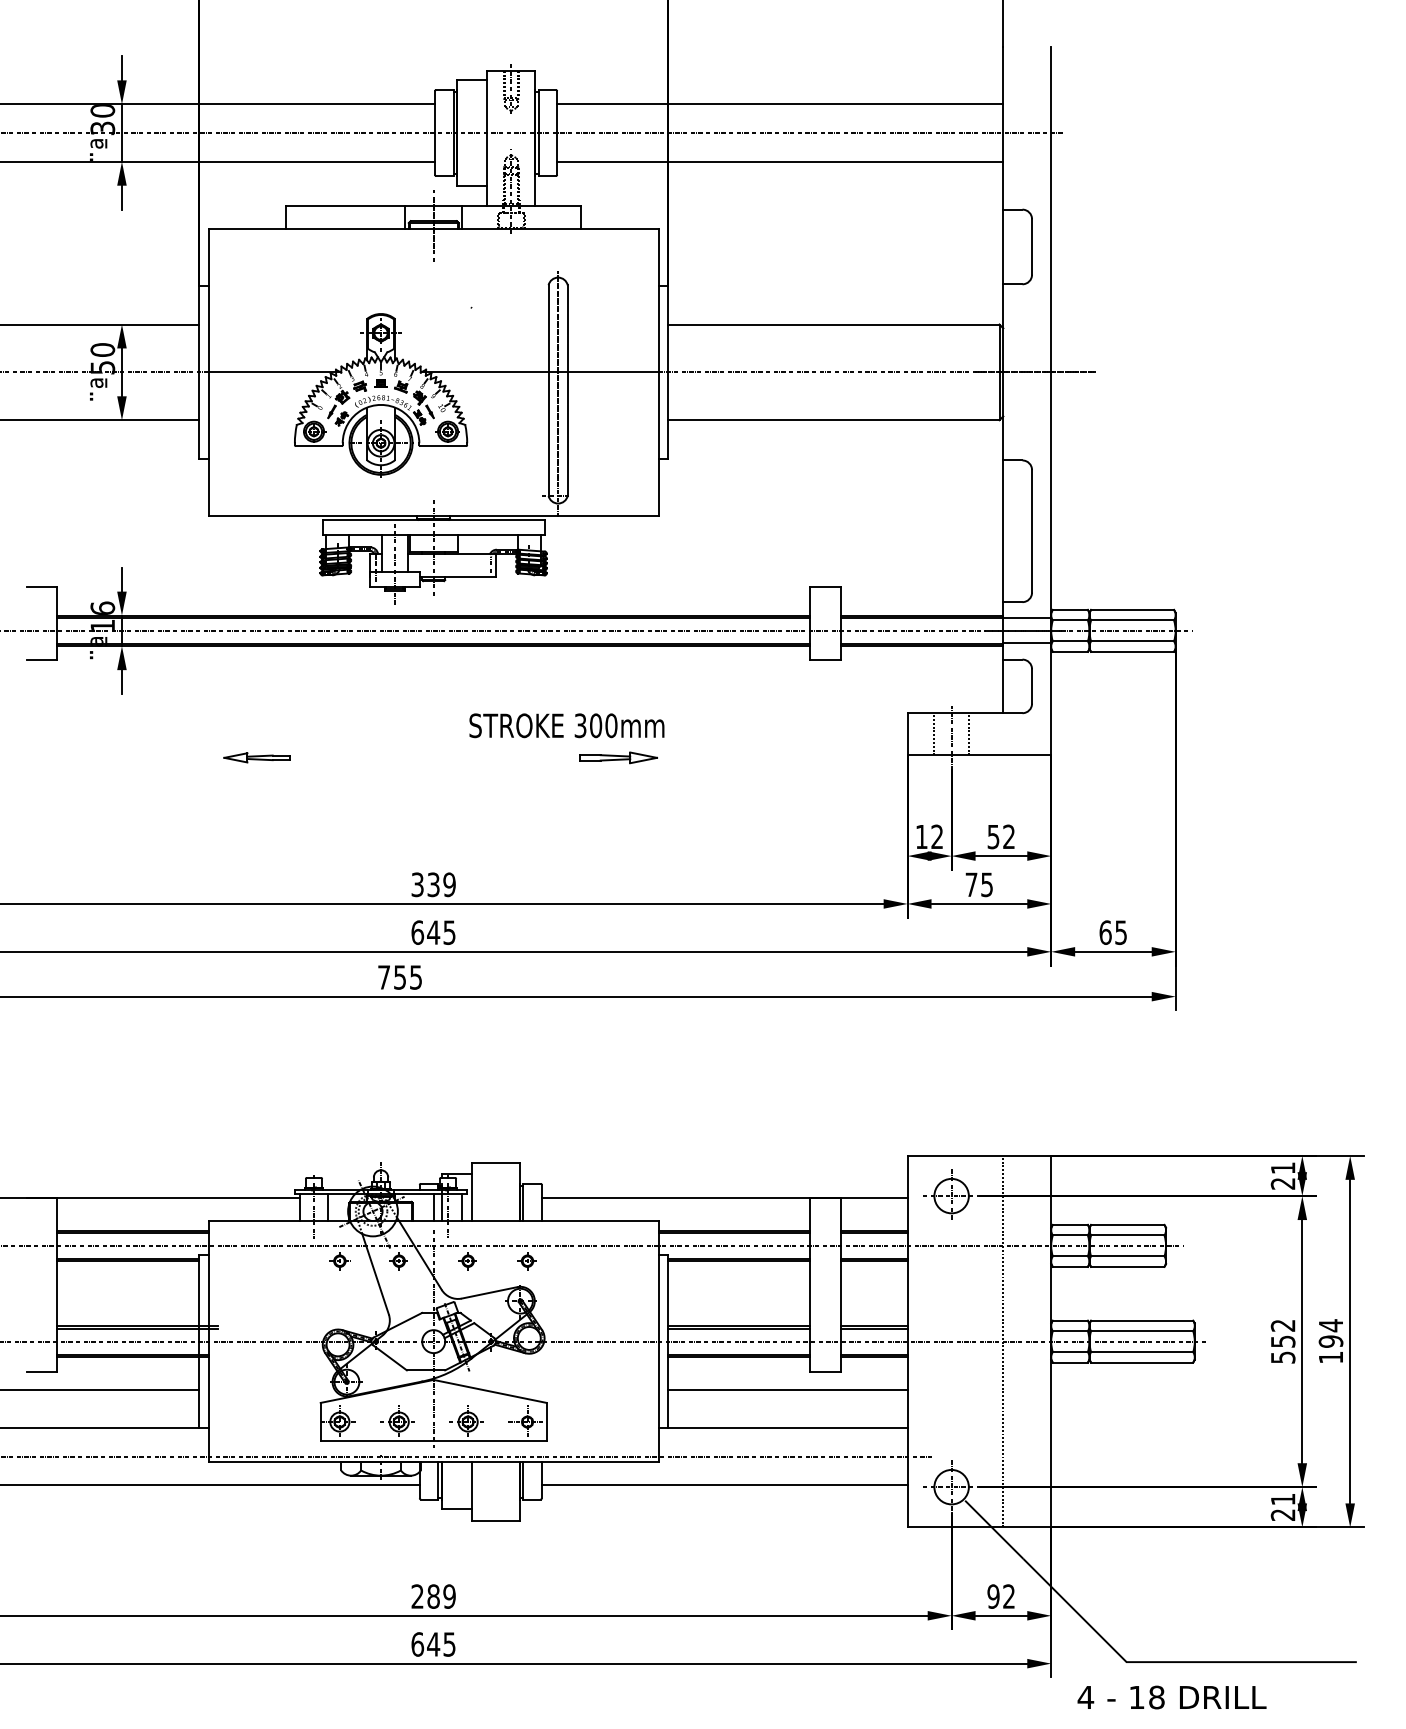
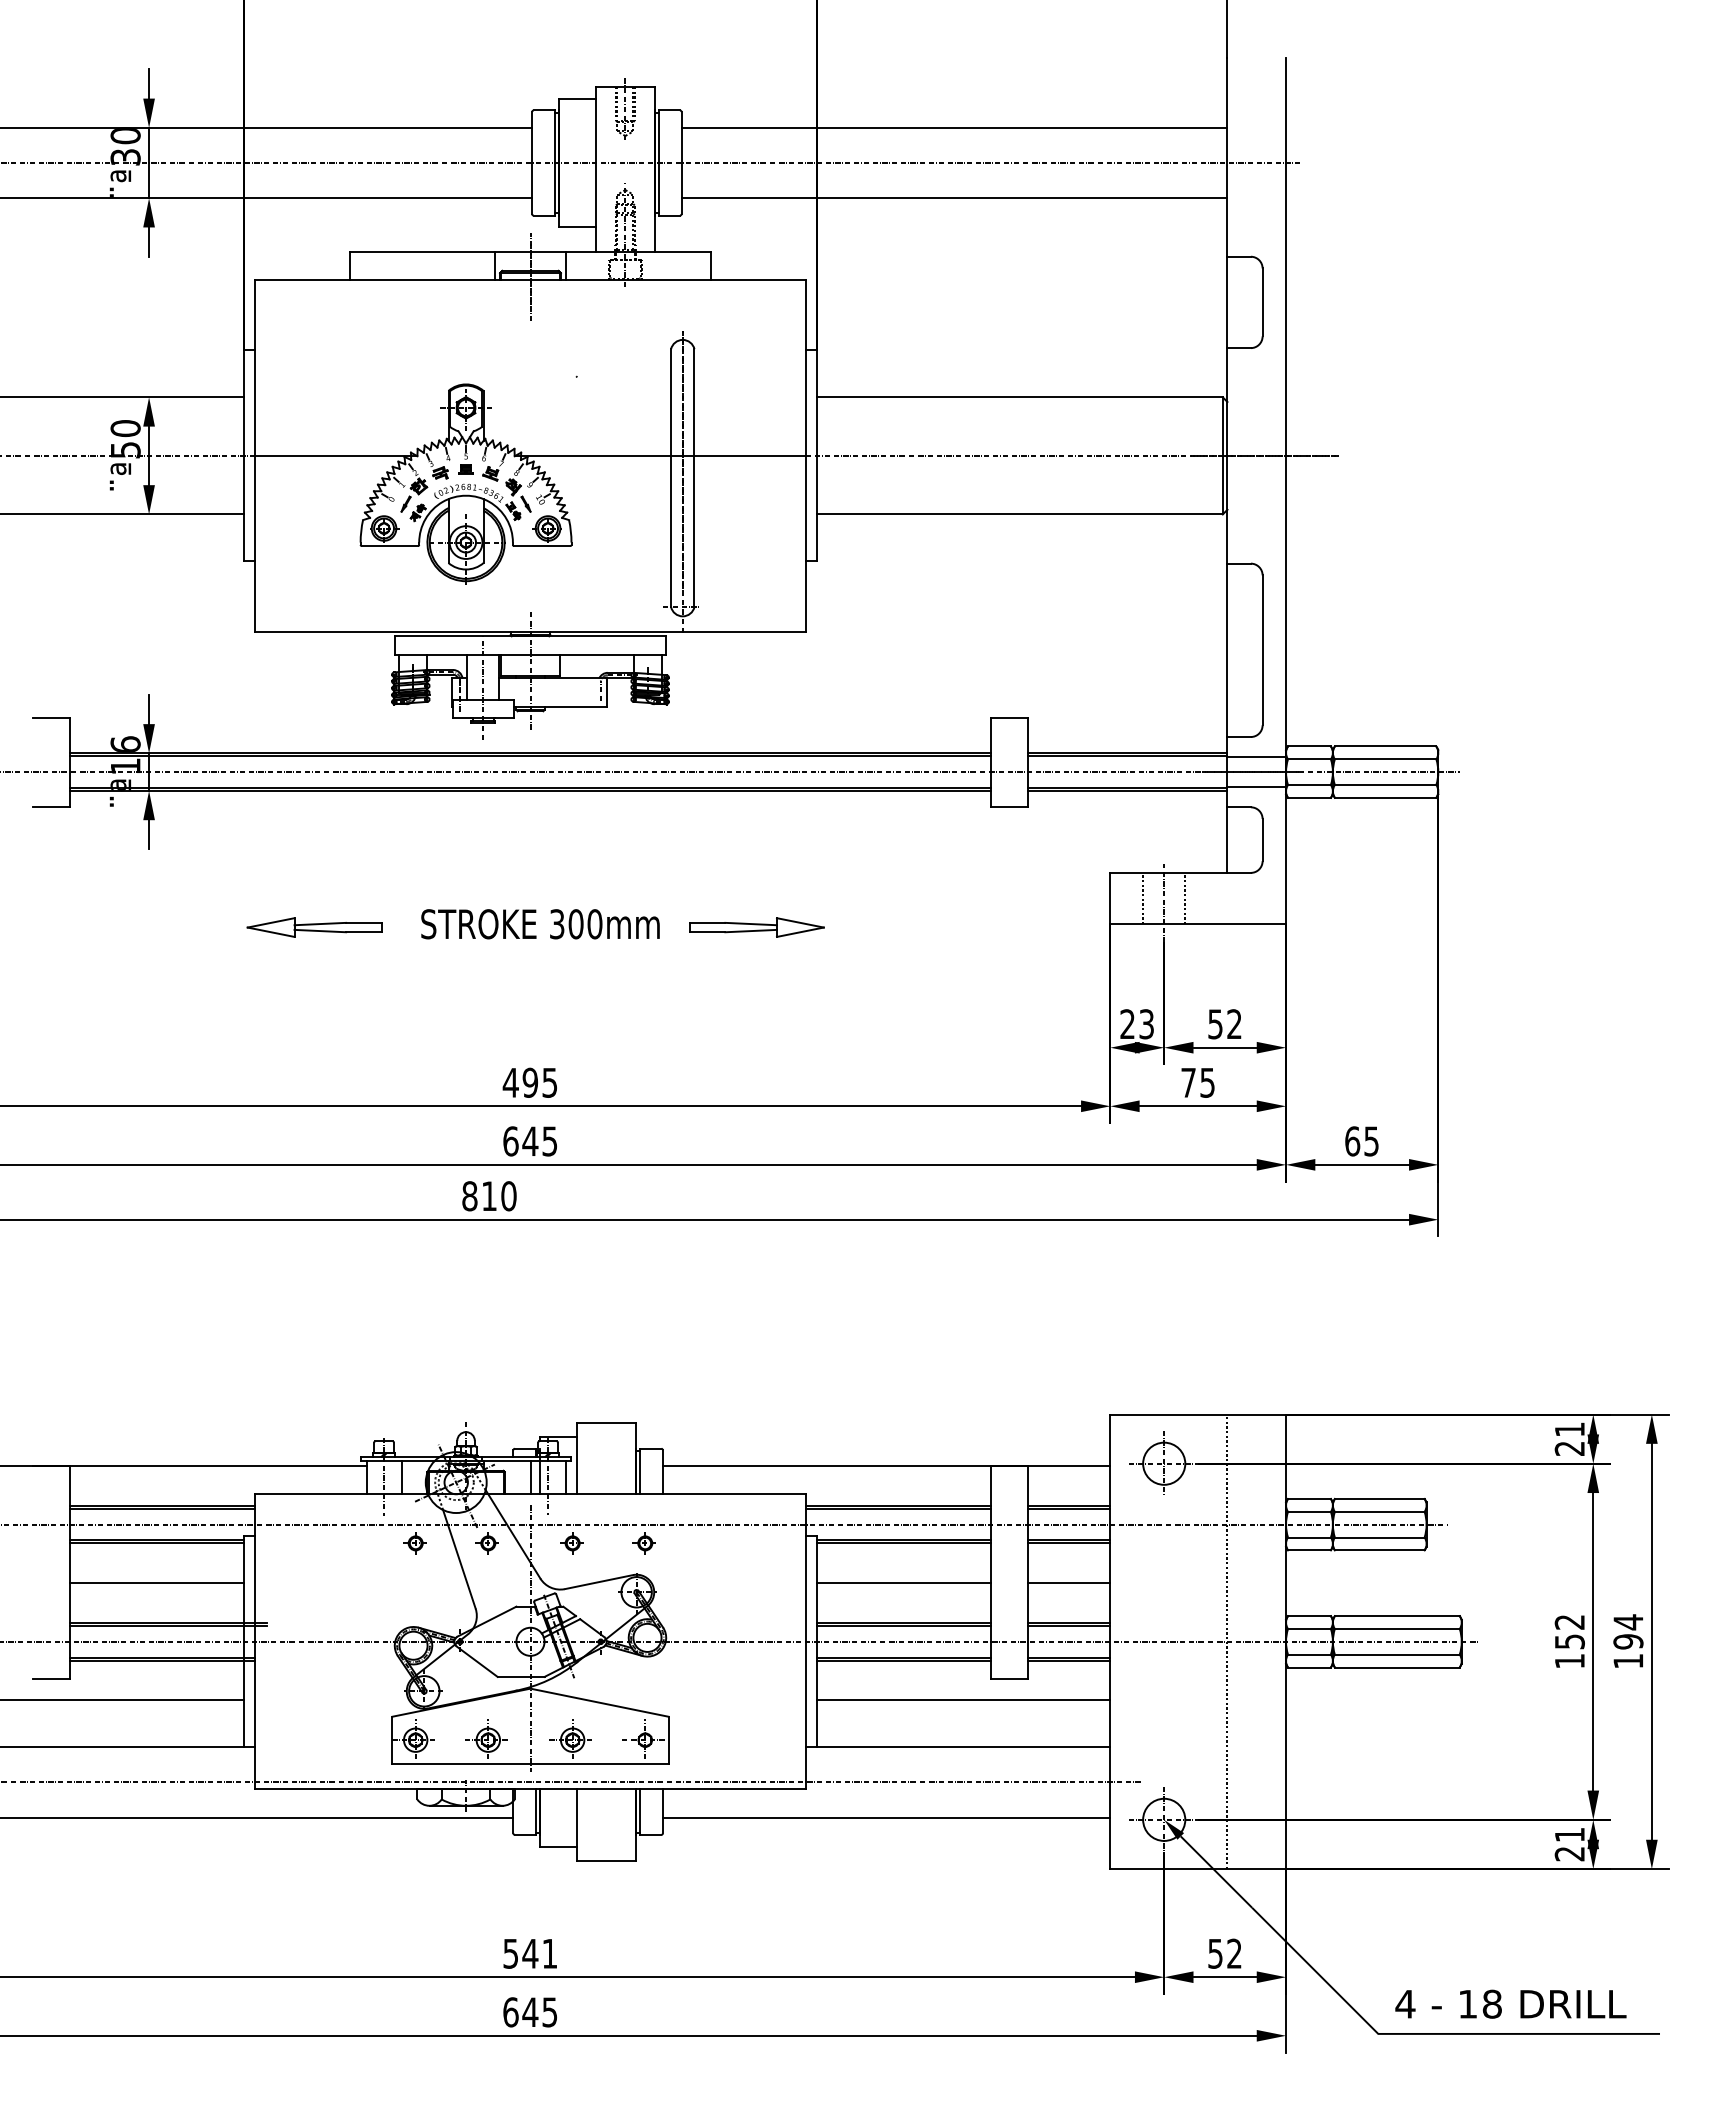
text: (566, 725) -> (540, 924), moved
part: (257, 757) -> (314, 927), size x1.67
part: (618, 757) -> (756, 927), size x1.43
text: (928, 837) -> (1136, 1024), 12 -> 23
text: (432, 884) -> (529, 1082), 339 -> 495
text: (400, 977) -> (489, 1196), 755 -> 810
line: (128, 1293) -> (156, 1583), added
line: (738, 1293) -> (903, 1583), added
line: (874, 1293) -> (1069, 1583), added
text: (1282, 1357) -> (1569, 1661), 552 -> 152
fill: (960, 1495) -> (1174, 1829), added
text: (433, 1596) -> (530, 1953), 289 -> 541
text: (993, 1596) -> (1215, 1953), 92 -> 52
text: (1171, 1696) -> (1510, 2003), moved

